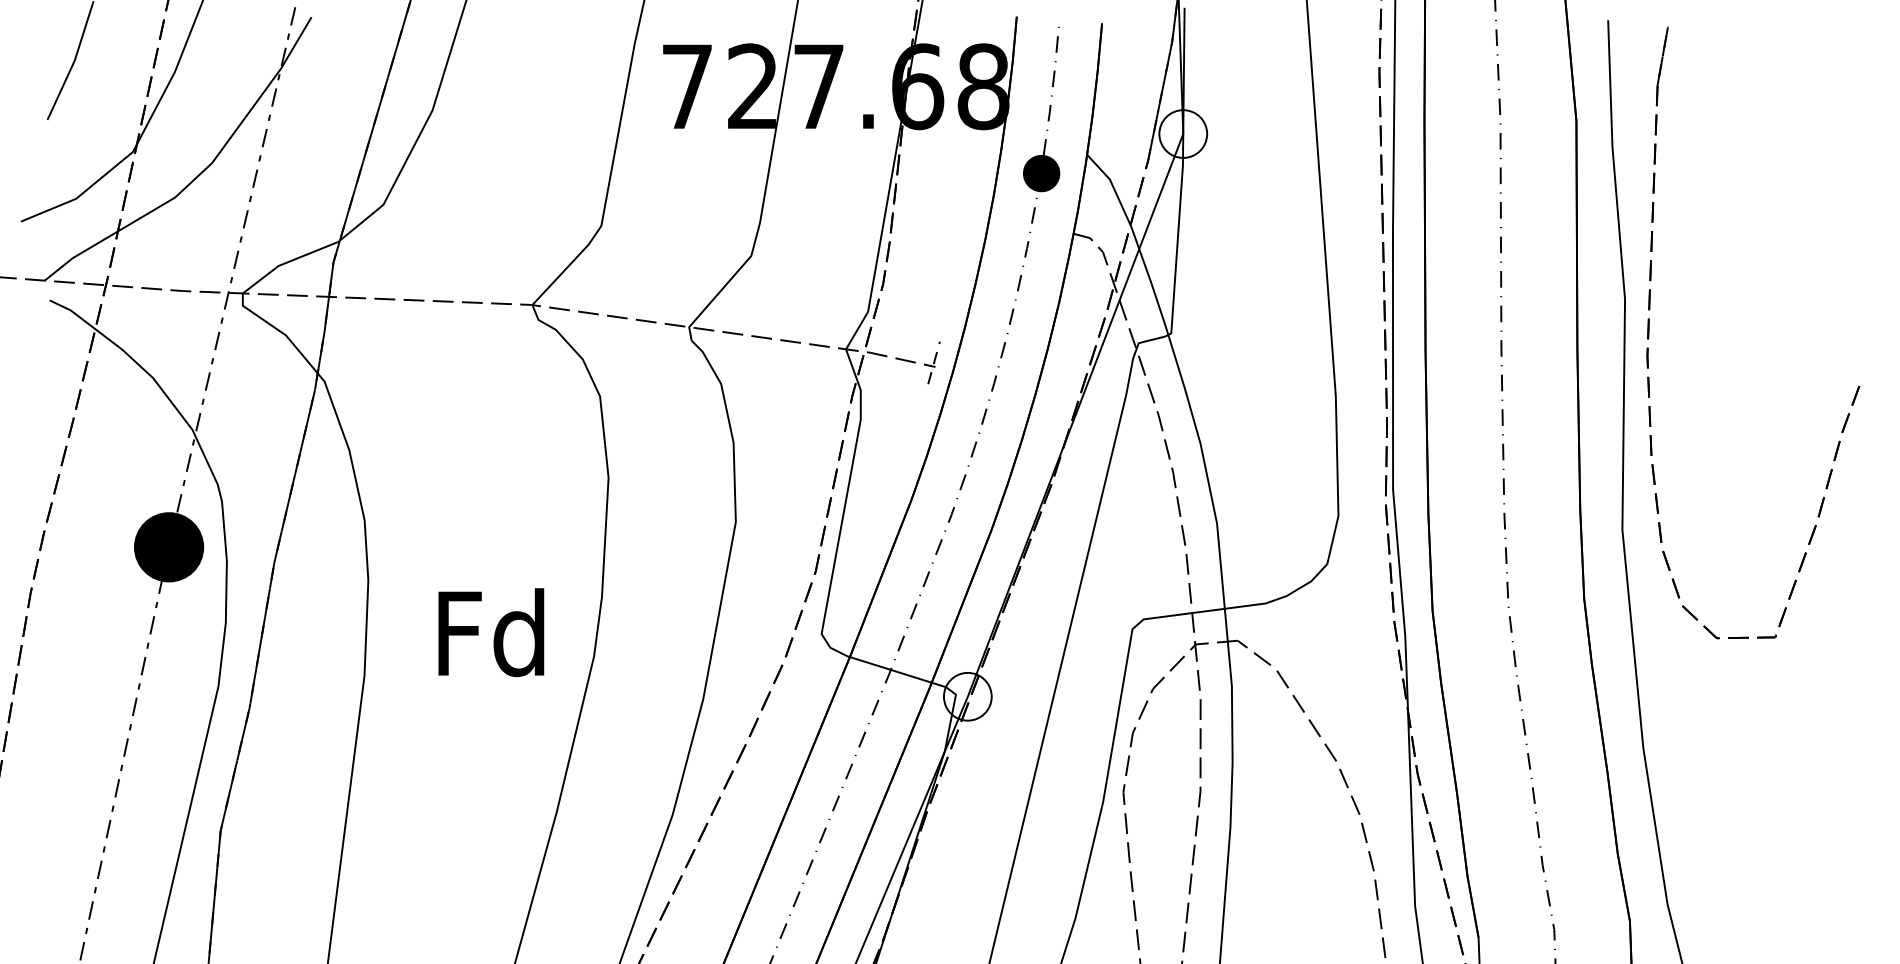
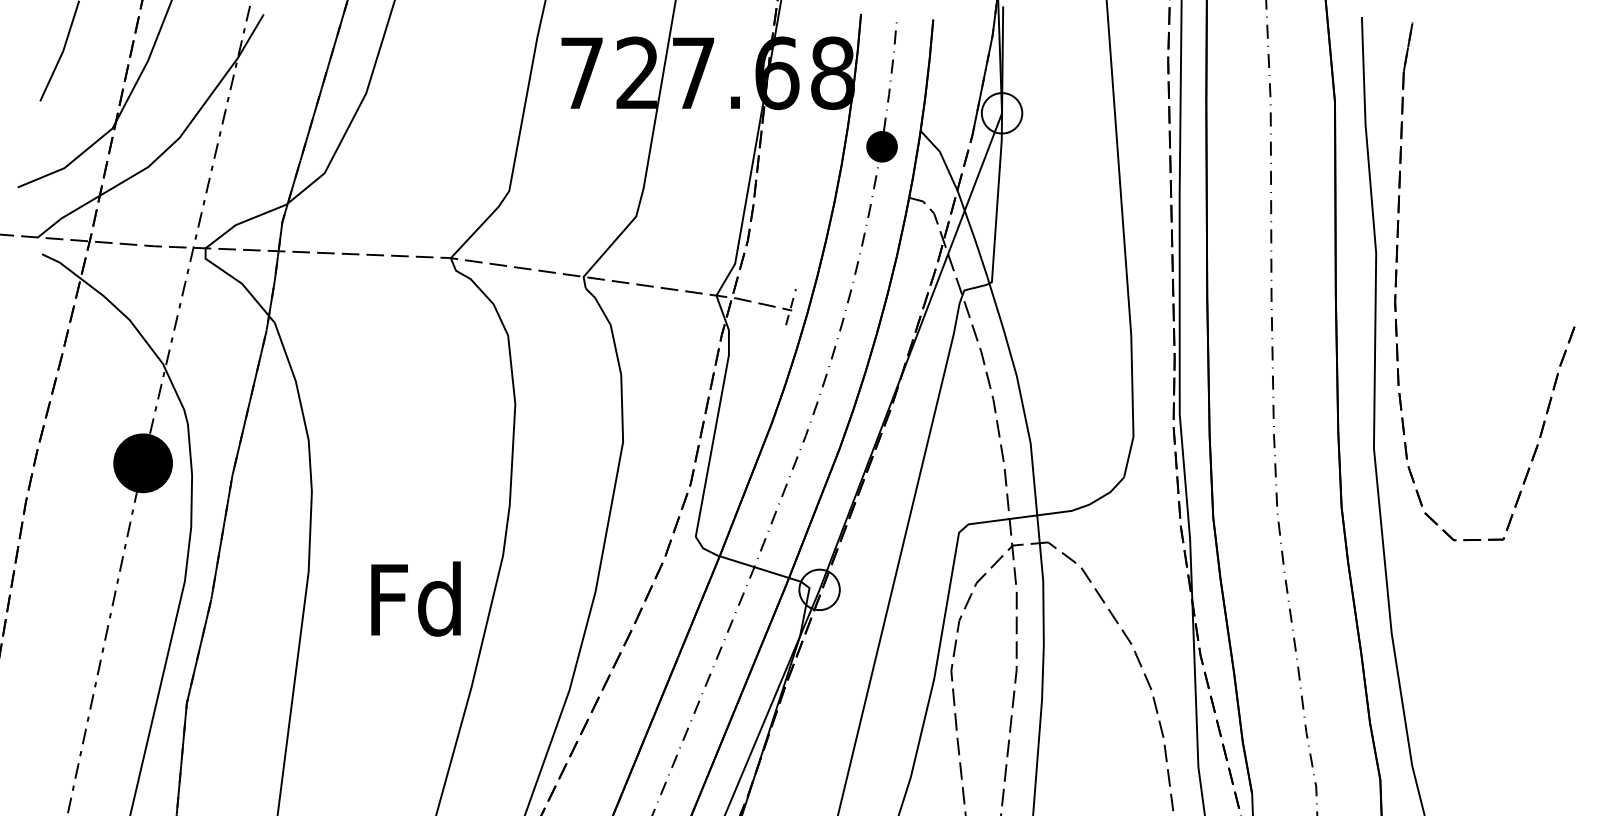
text: (491, 632) -> (416, 598), moved

